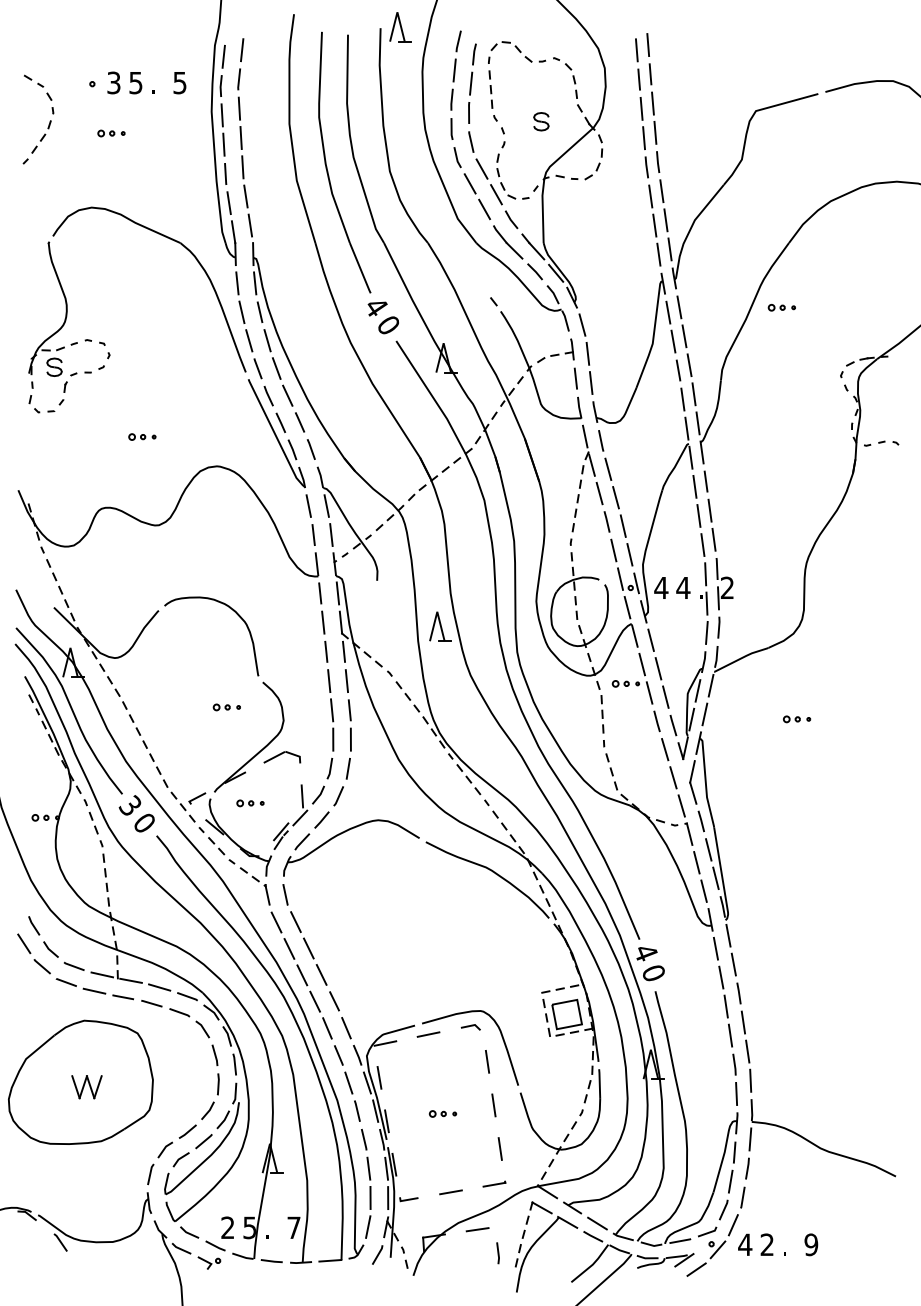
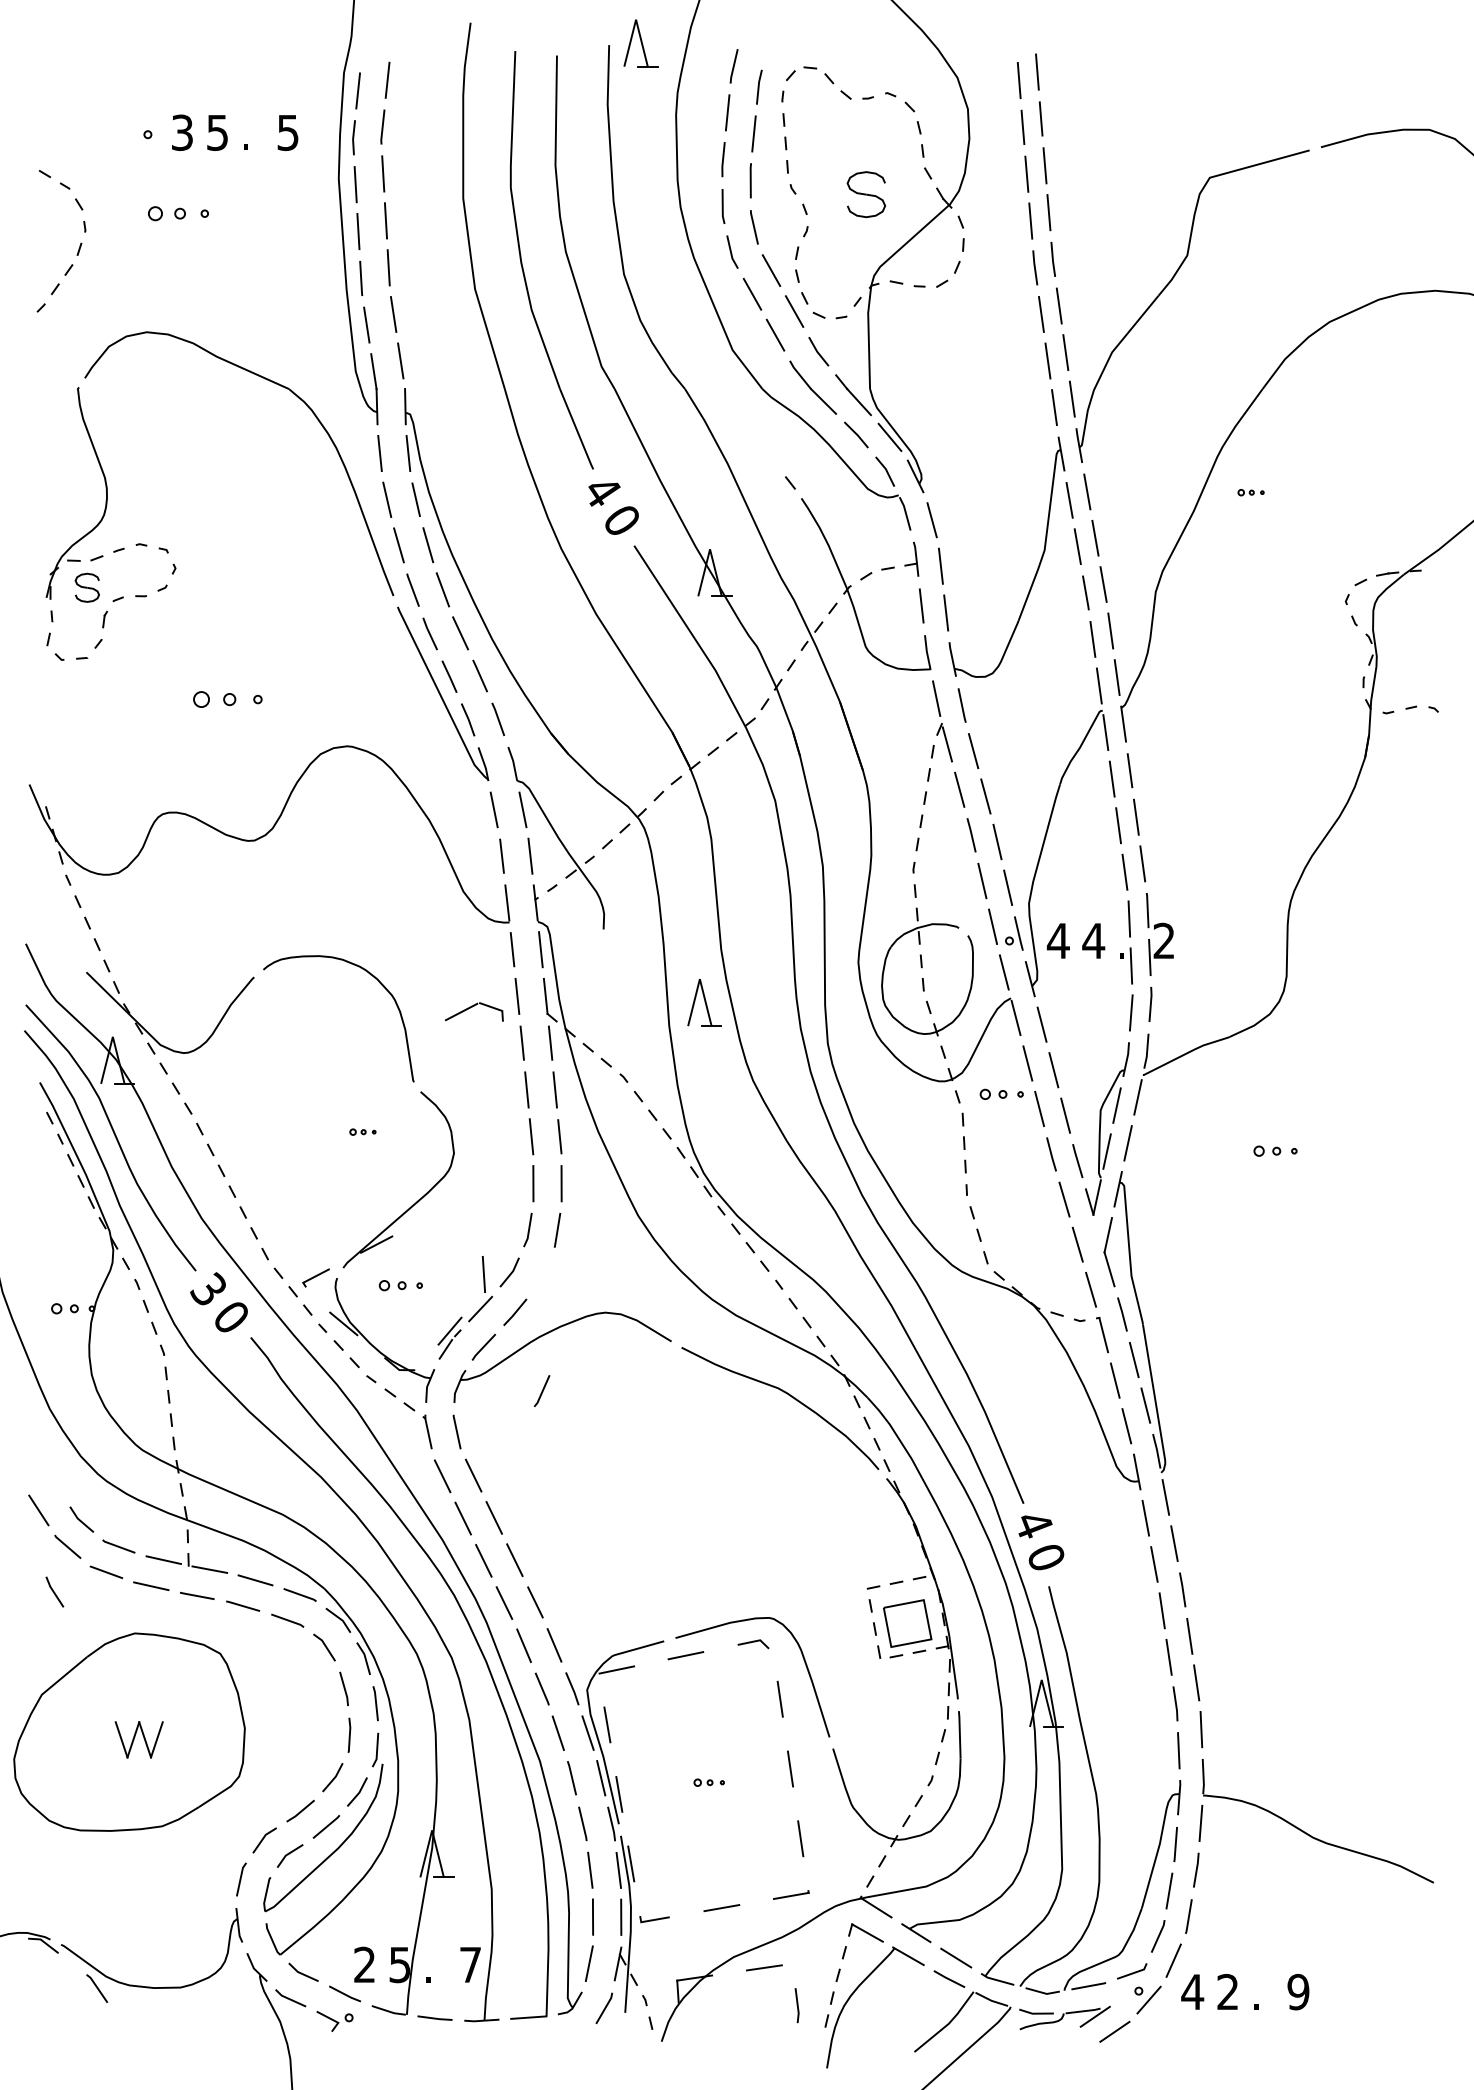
part: (49, 121) -> (79, 244), moved
part: (541, 121) -> (866, 194), size x1.6
part: (111, 133) -> (178, 213), size x1.4
part: (781, 307) -> (1250, 492), size x0.6
part: (142, 436) -> (228, 698), size x1.6
part: (226, 707) -> (362, 1132), size x0.6
part: (282, 757) -> (474, 1012), moved
line: (338, 796) -> (541, 1391), moved
line: (34, 925) -> (55, 1591), moved
part: (443, 1113) -> (709, 1781), size x0.7

